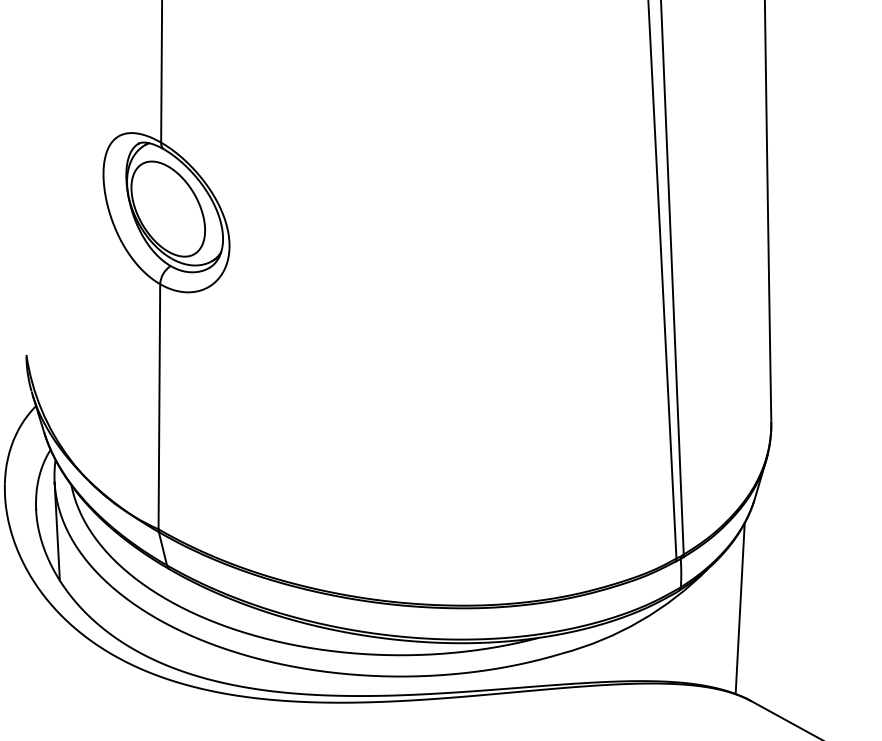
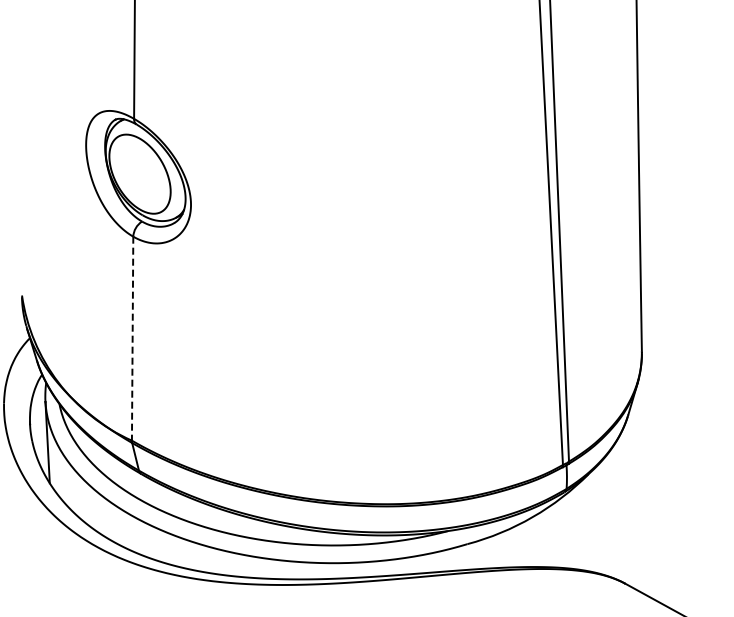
line: (159, 406) -> (132, 338), solid -> dashed
line: (739, 608) -> (615, 506), removed

